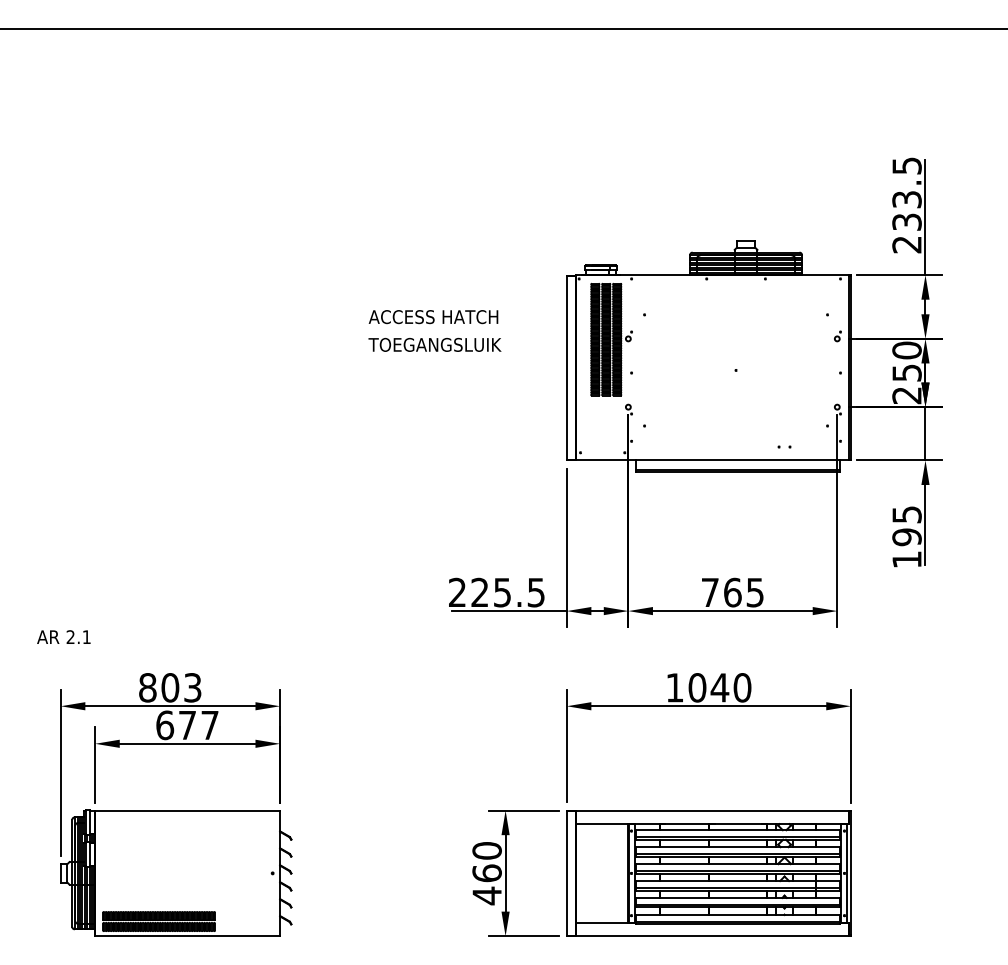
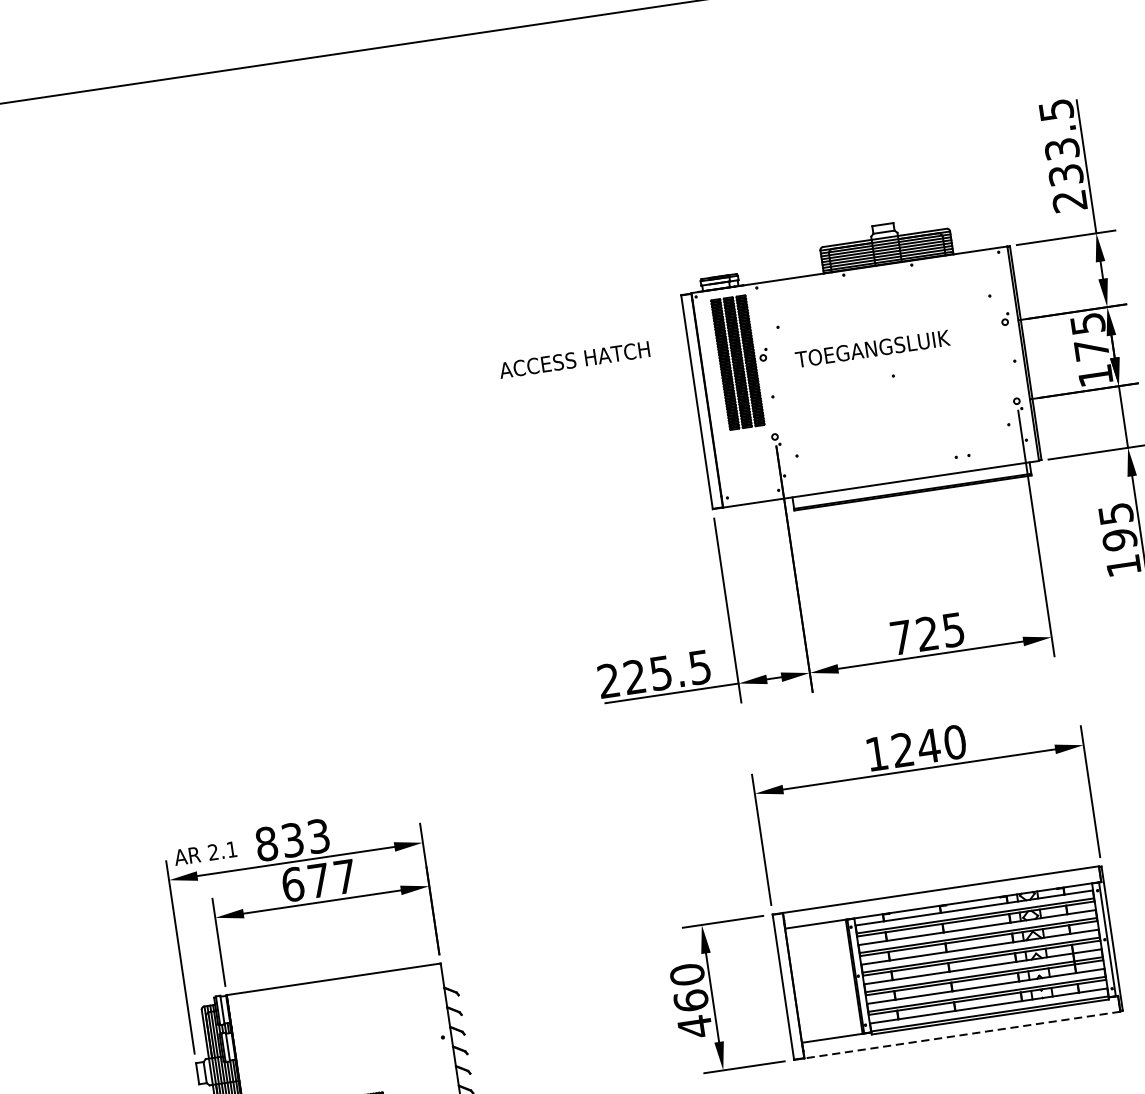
text: (433, 317) -> (574, 360), moved
text: (434, 344) -> (872, 348), moved
text: (906, 372) -> (1091, 349), 250 -> 175
text: (732, 592) -> (927, 633), 765 -> 725
text: (63, 636) -> (204, 852), moved
text: (170, 687) -> (292, 839), 803 -> 833
text: (697, 687) -> (902, 749), 1040 -> 1240
line: (711, 936) -> (961, 1035), solid -> dashed

